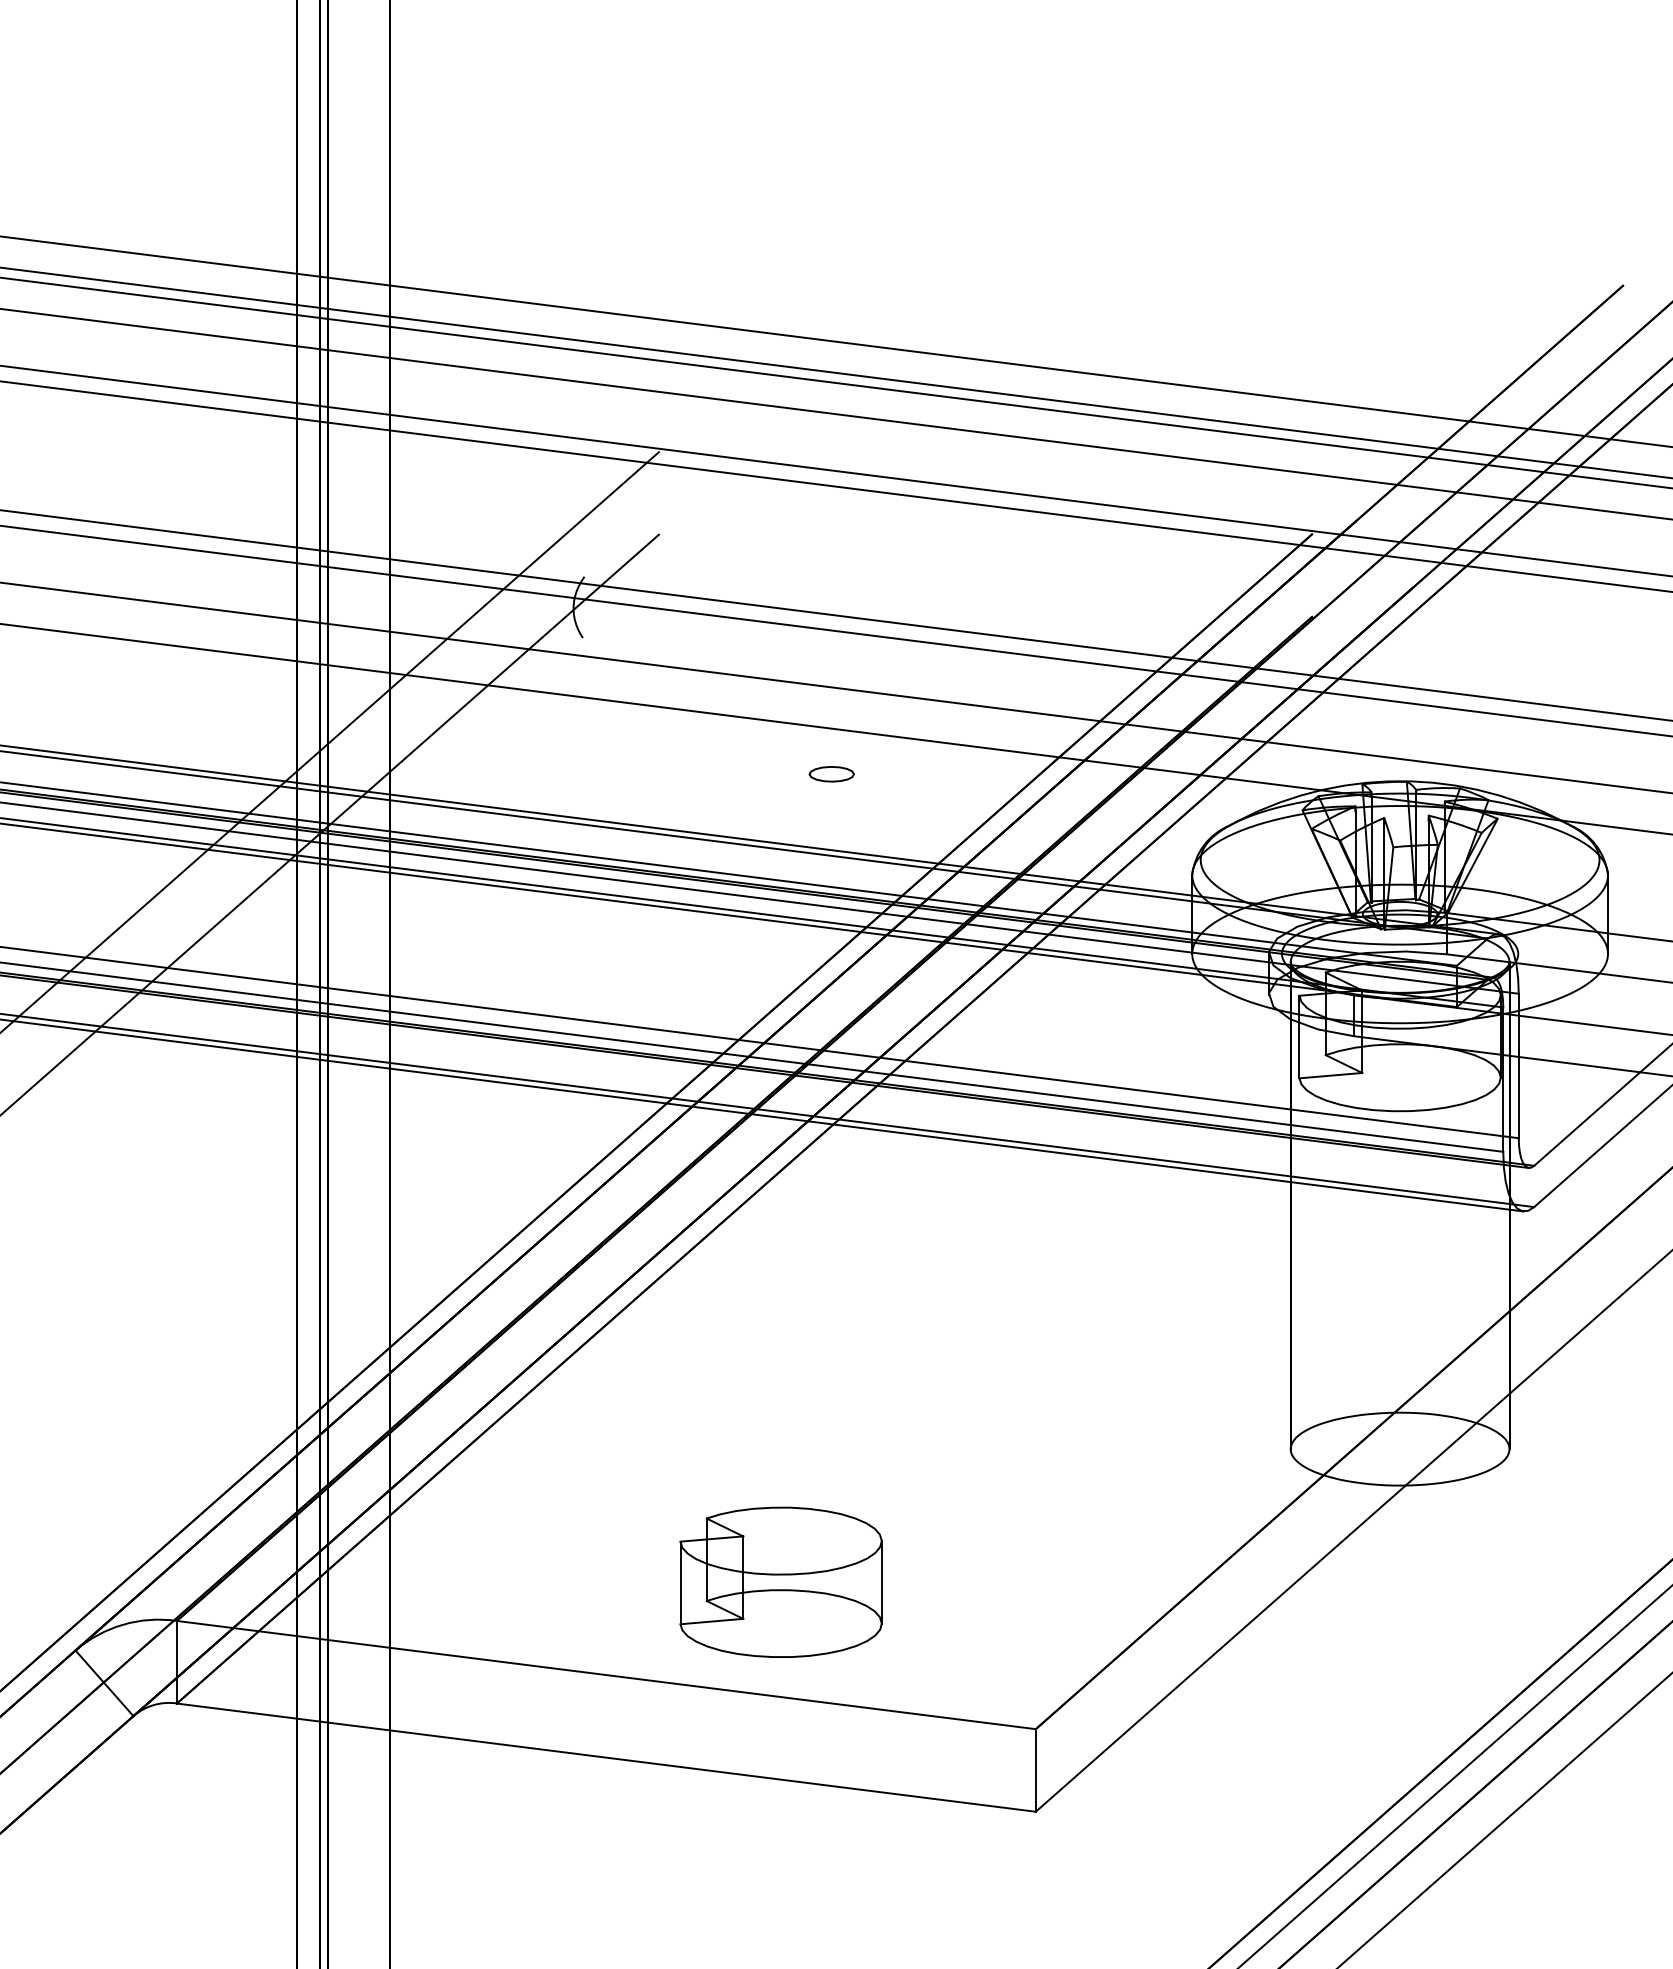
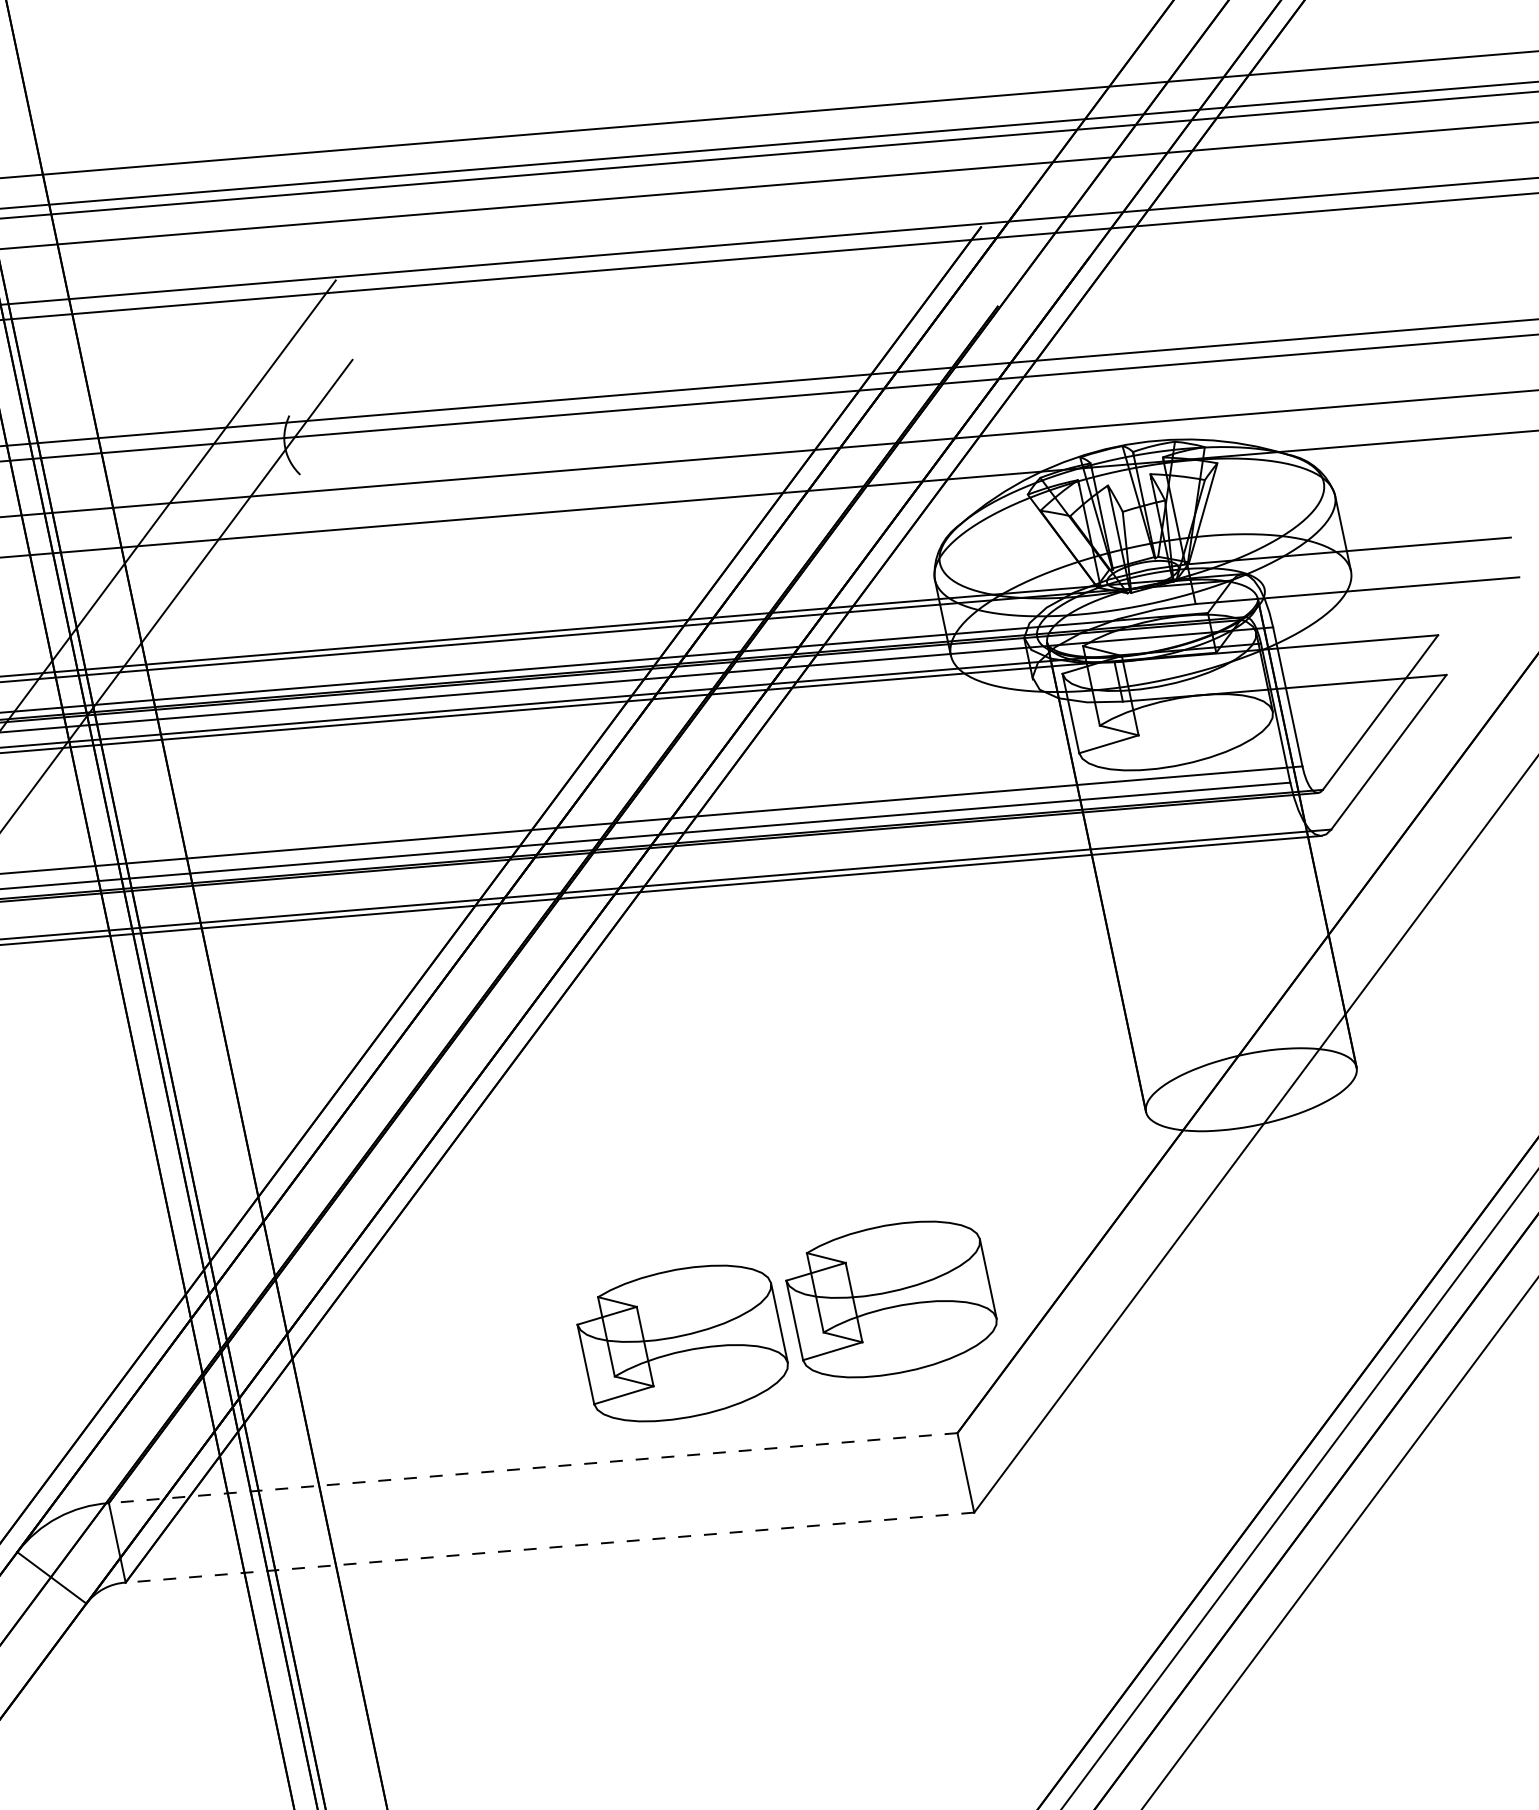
part: (831, 774) -> (567, 555), removed
part: (997, 1581) -> (890, 1298), added
line: (606, 1675) -> (533, 1468), solid -> dashed
line: (606, 1757) -> (550, 1547), solid -> dashed

